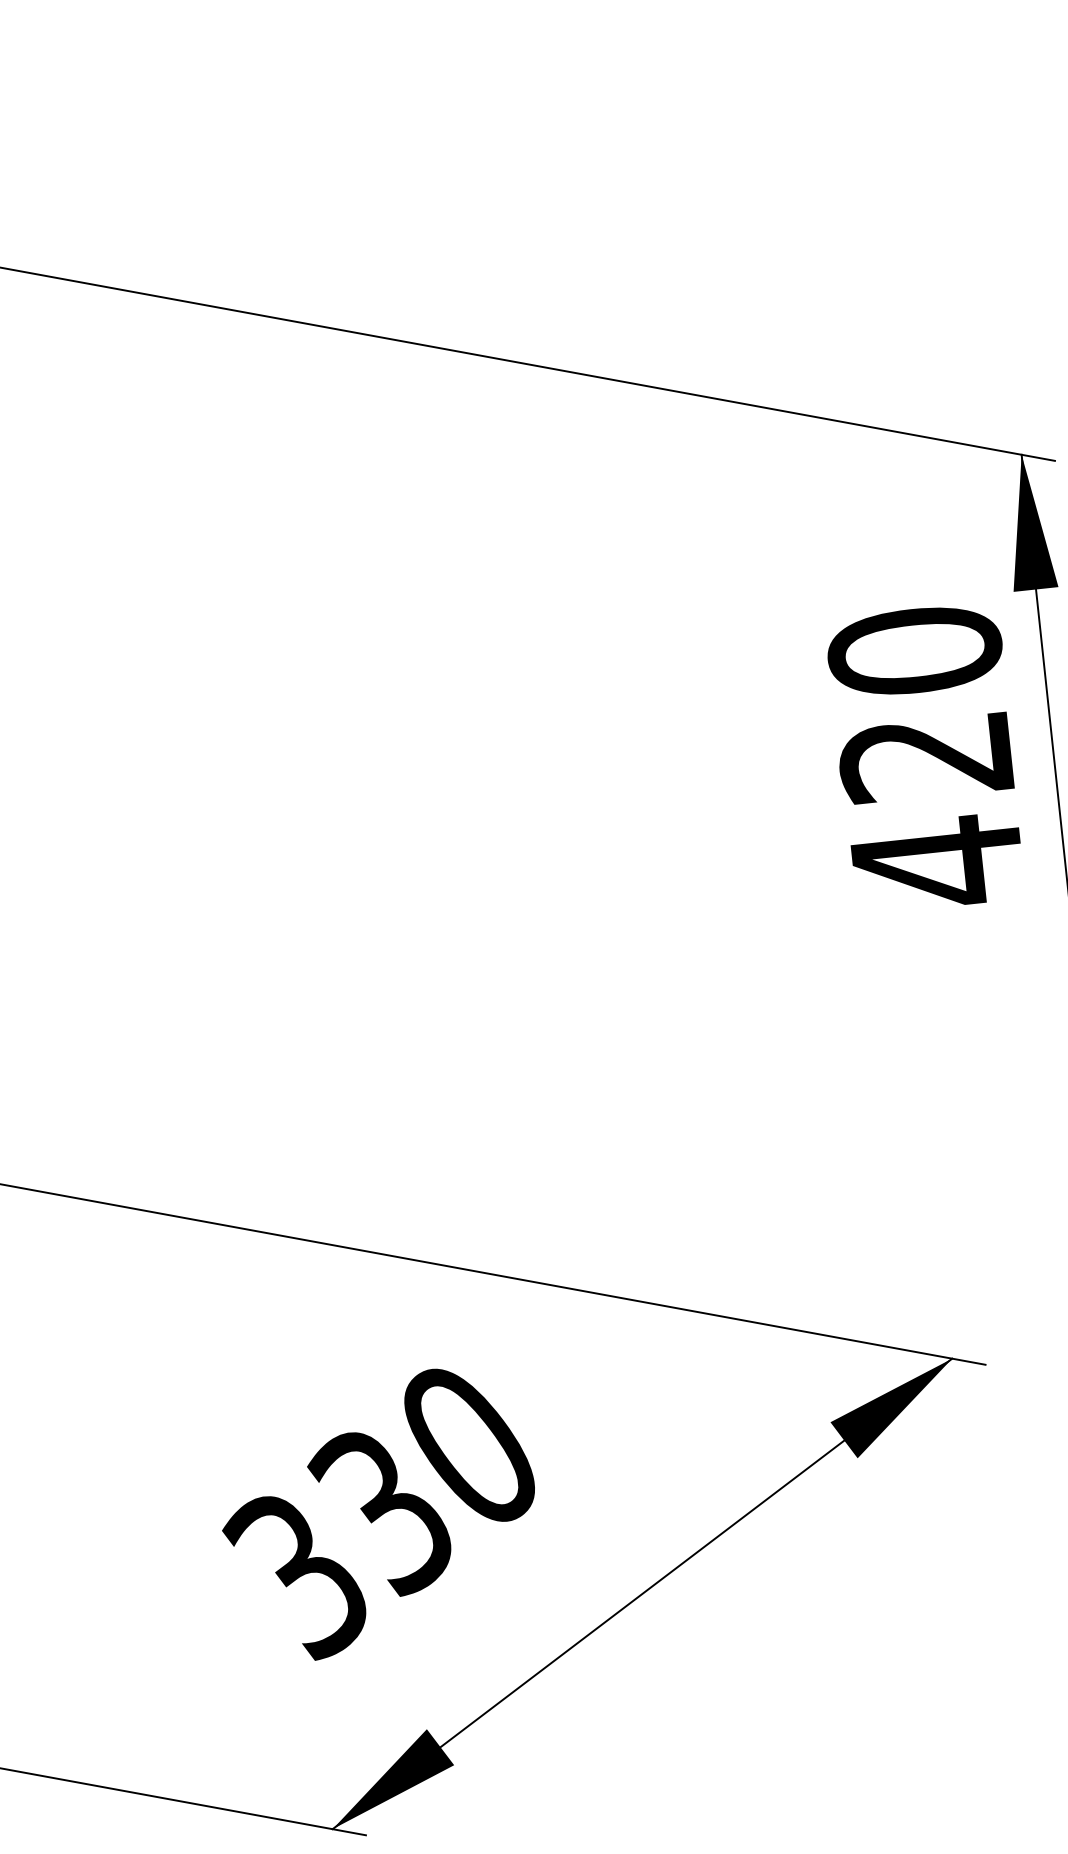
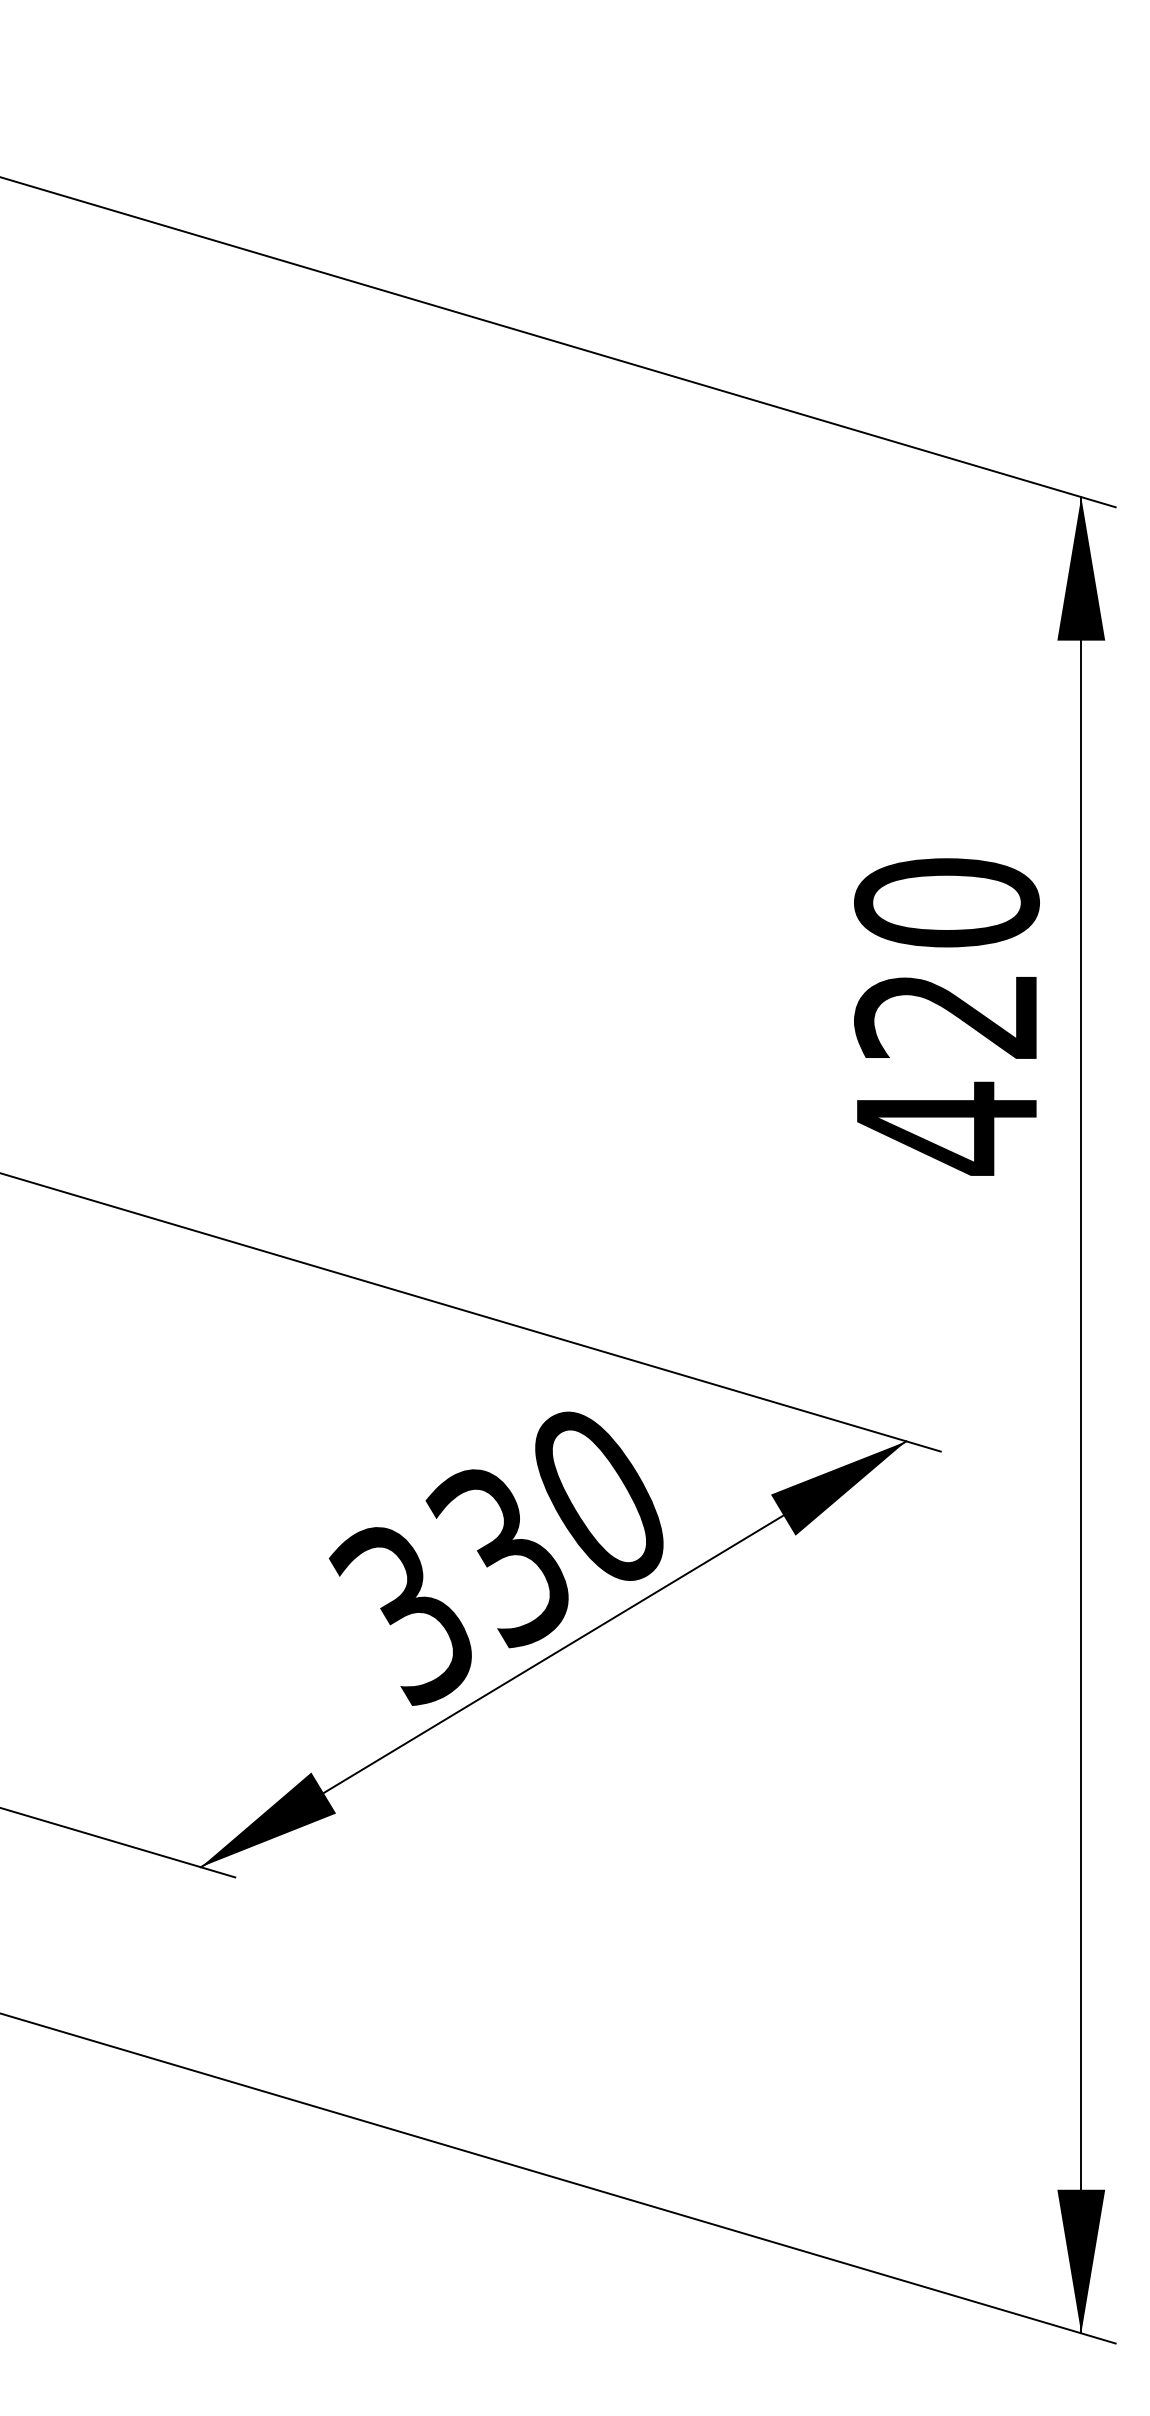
text: (926, 757) -> (946, 1016), moved
text: (378, 1514) -> (495, 1558), moved

